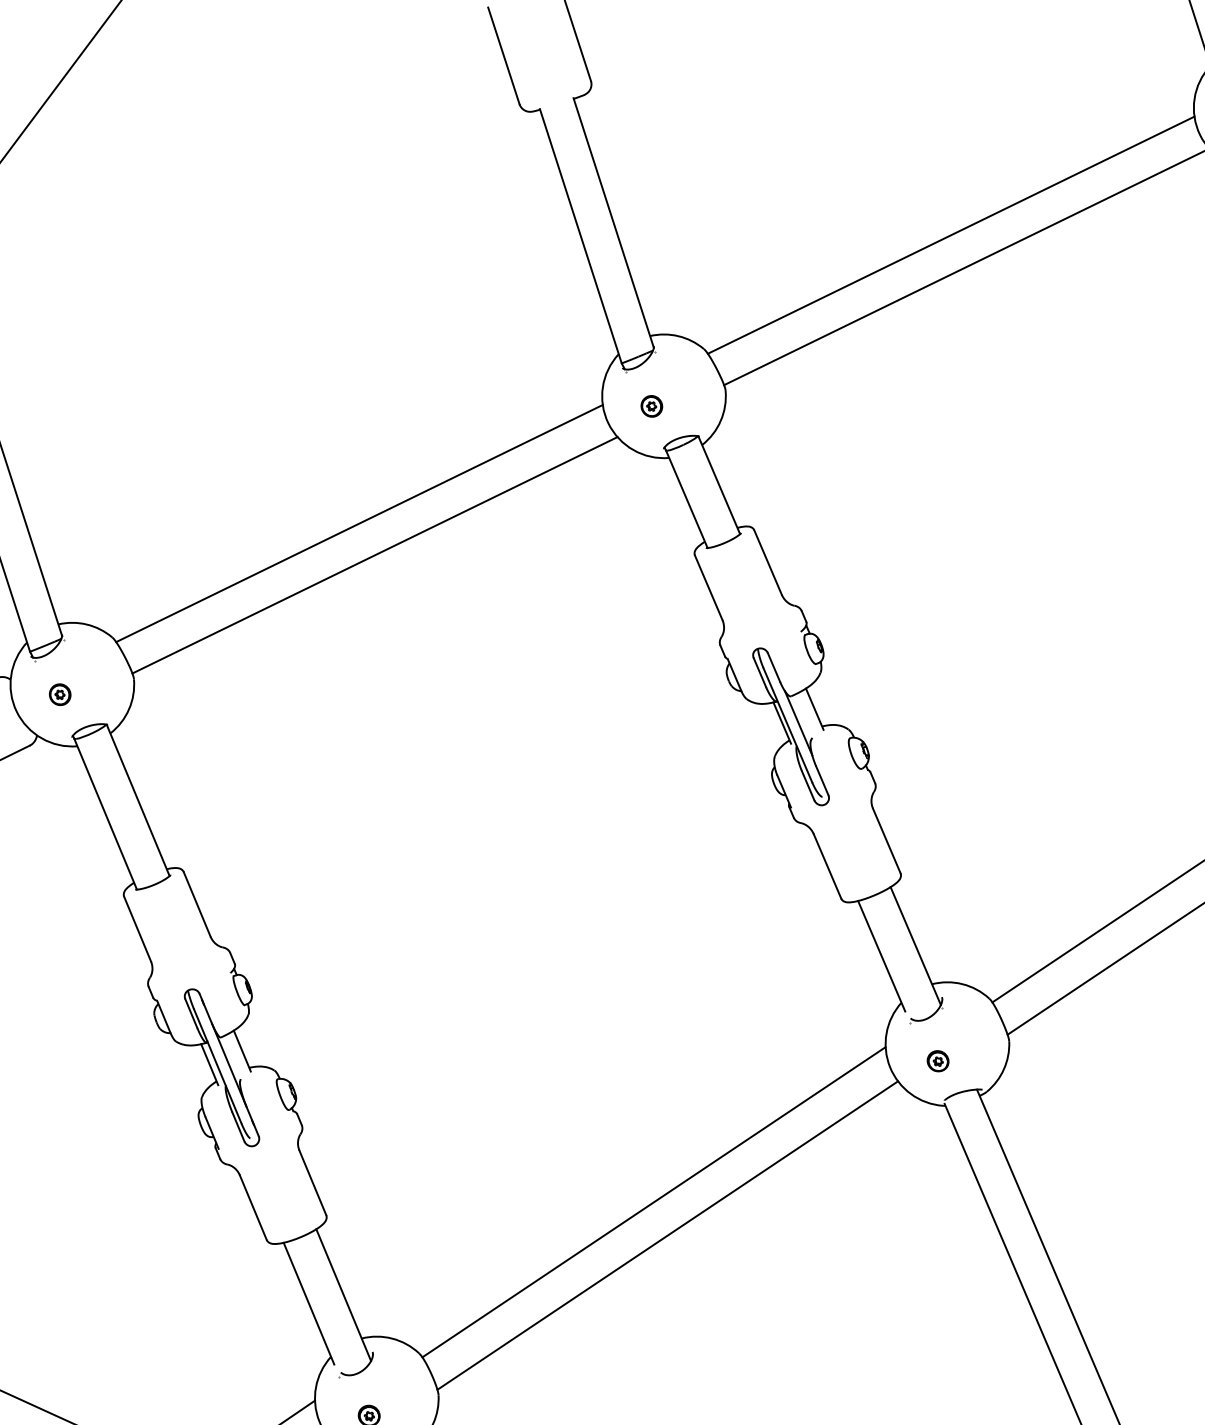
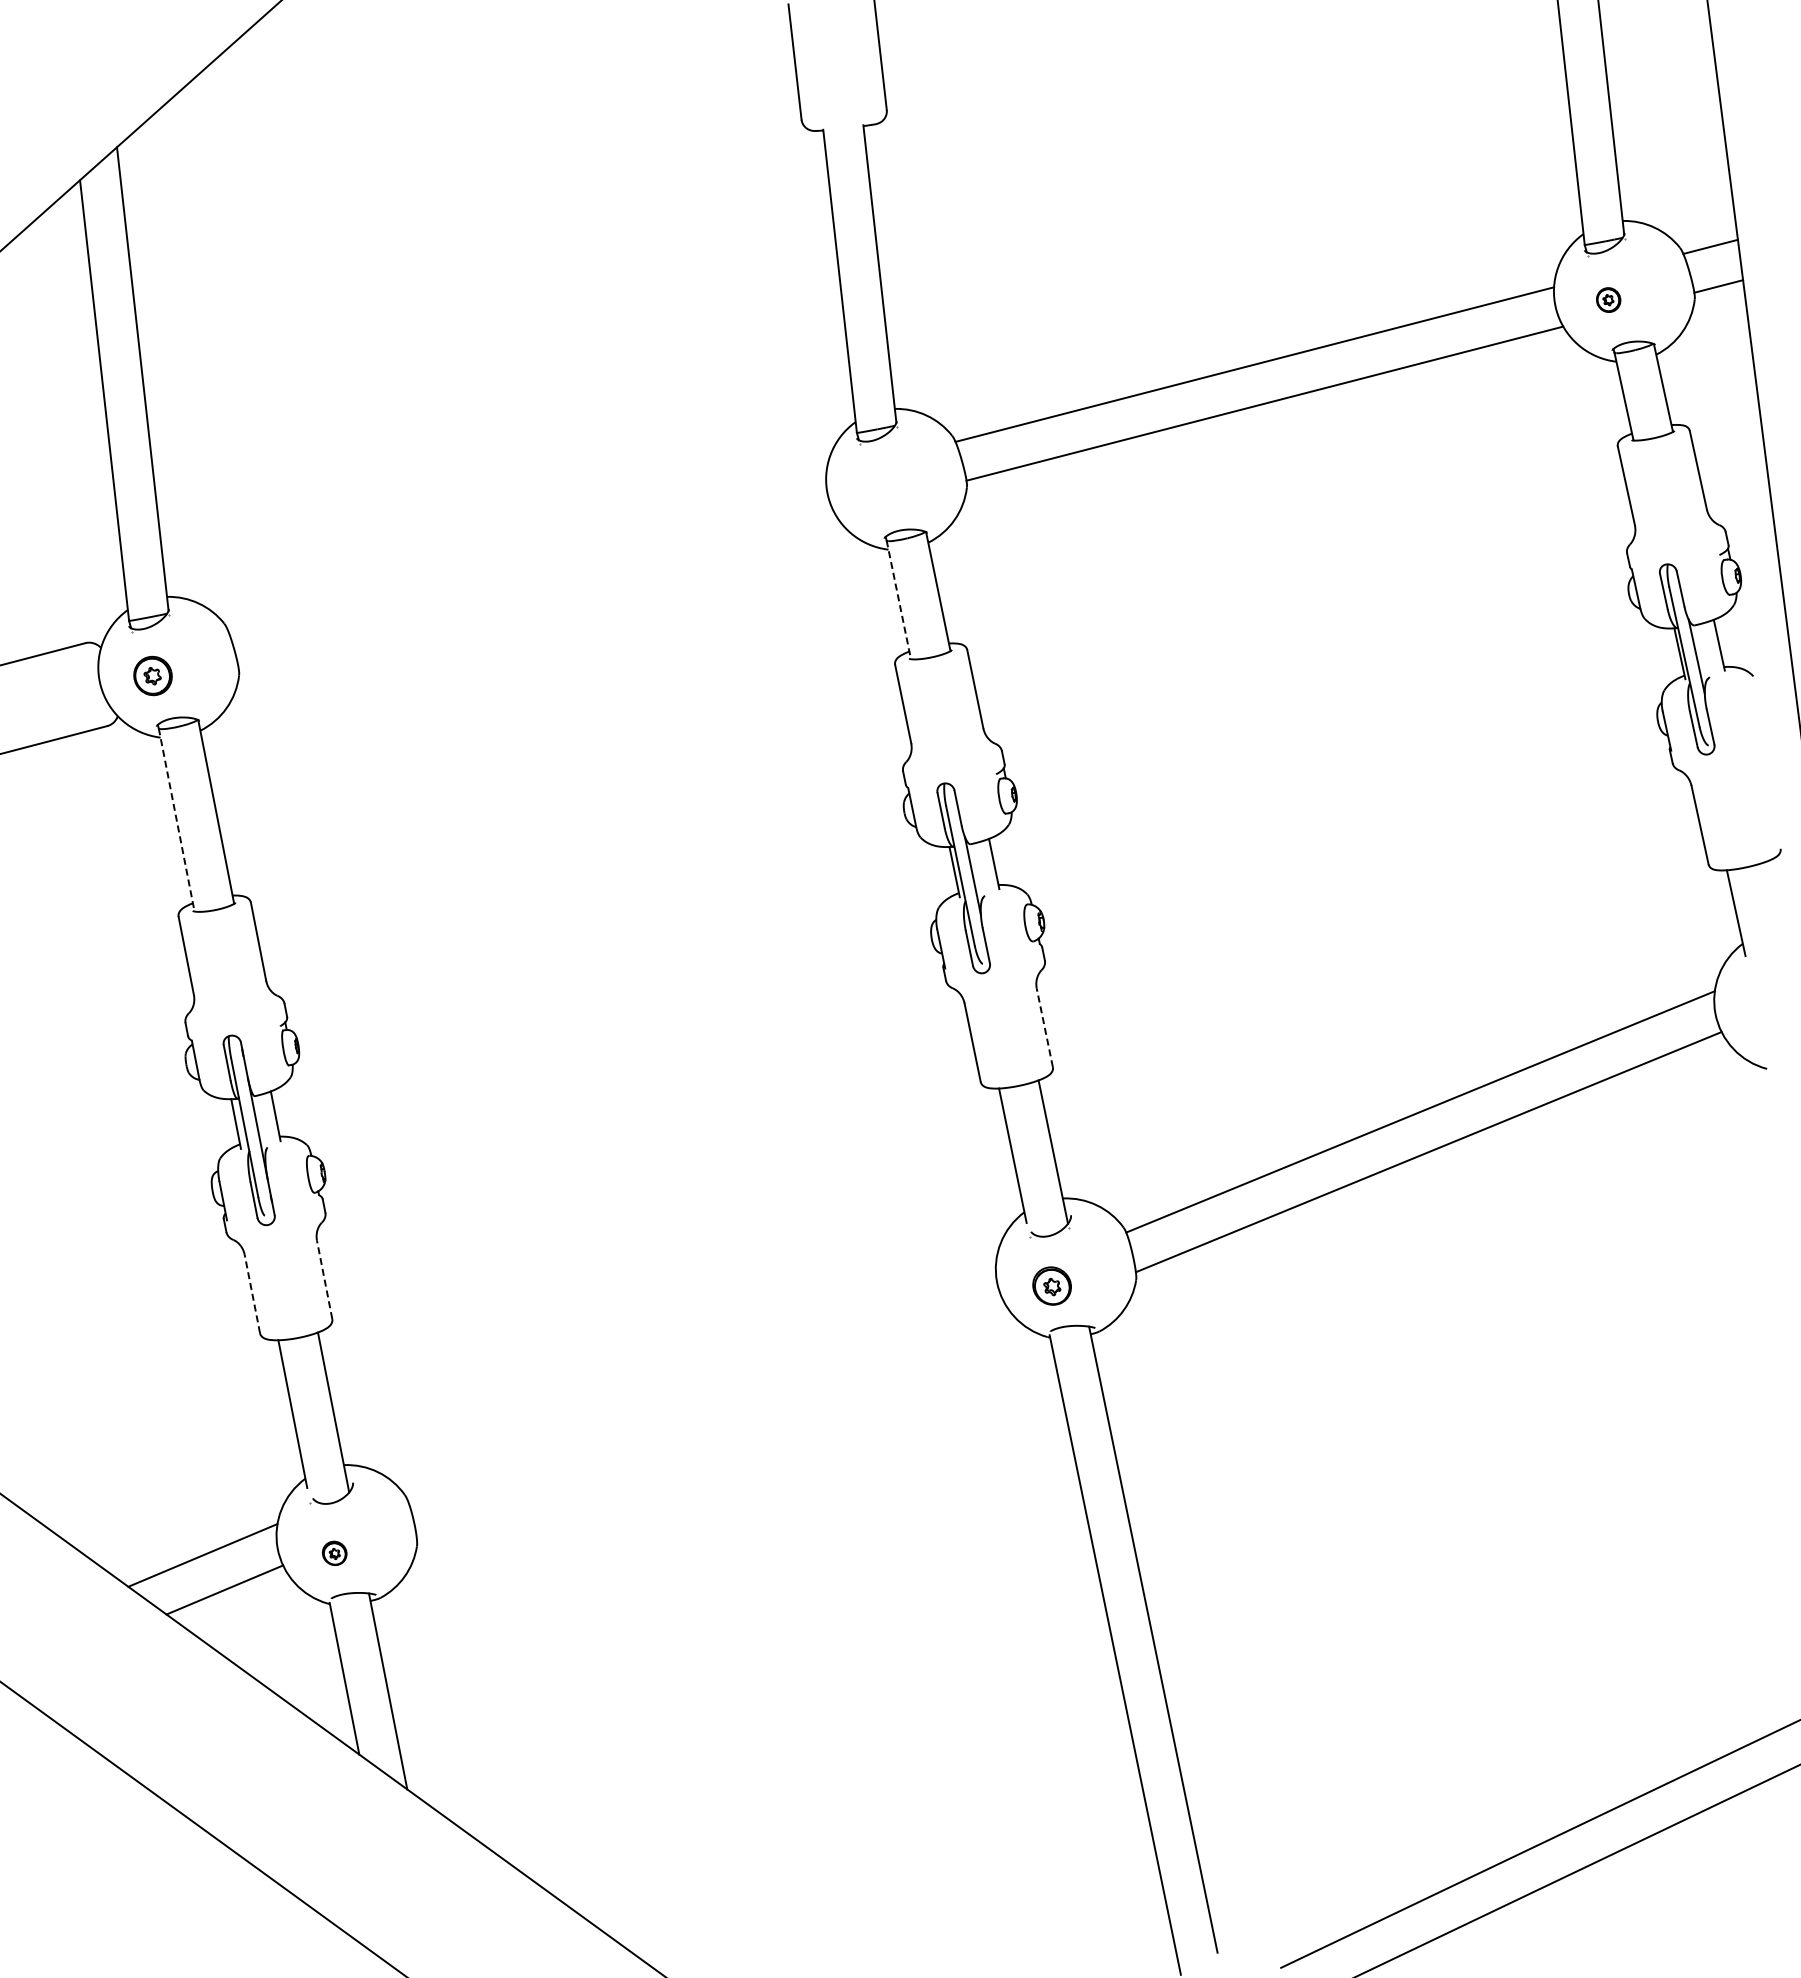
part: (651, 406) -> (880, 487), removed
line: (686, 498) -> (898, 599), solid -> dashed
line: (359, 523) -> (526, 552), removed
line: (374, 555) -> (536, 591), removed
part: (59, 694) -> (152, 675), size x1.6
line: (105, 814) -> (176, 820), solid -> dashed
line: (886, 840) -> (1044, 1027), solid -> dashed
part: (937, 1060) -> (1051, 1285), size x1.6
line: (312, 1182) -> (324, 1279), solid -> dashed
line: (653, 1202) -> (701, 1379), removed
line: (253, 1207) -> (252, 1293), solid -> dashed
line: (667, 1235) -> (709, 1419), removed

